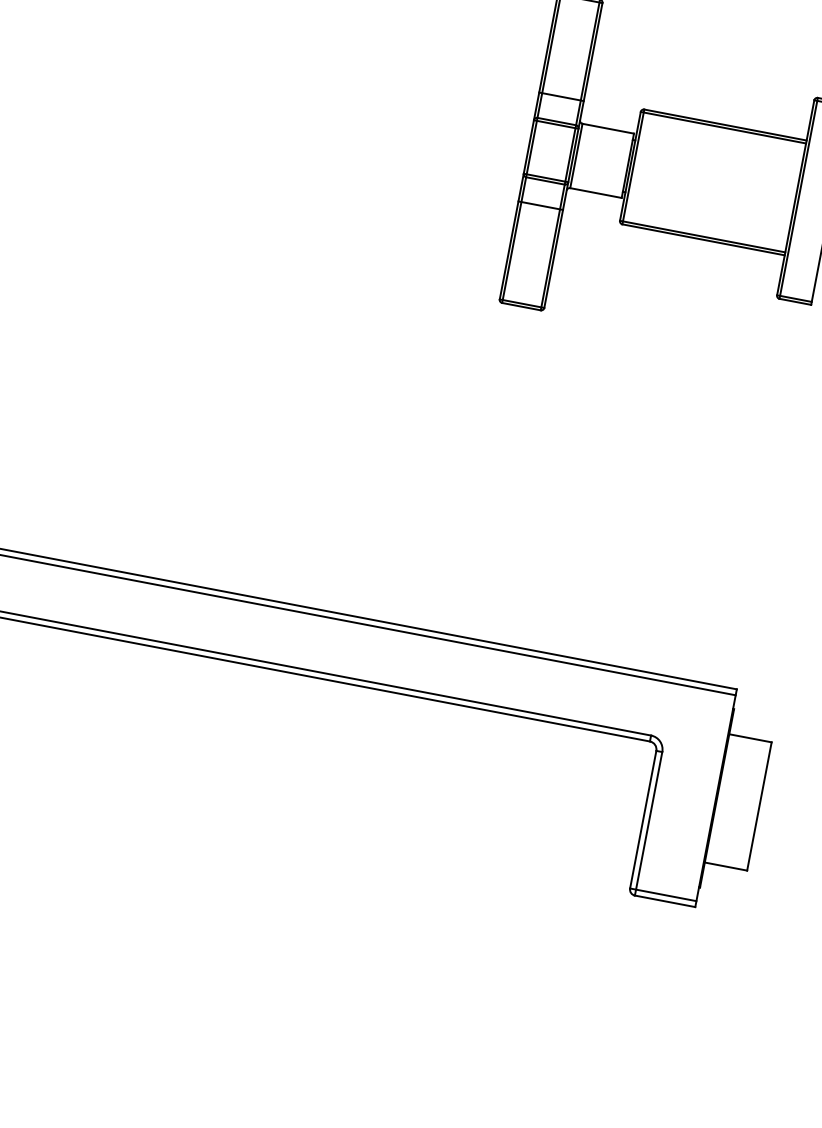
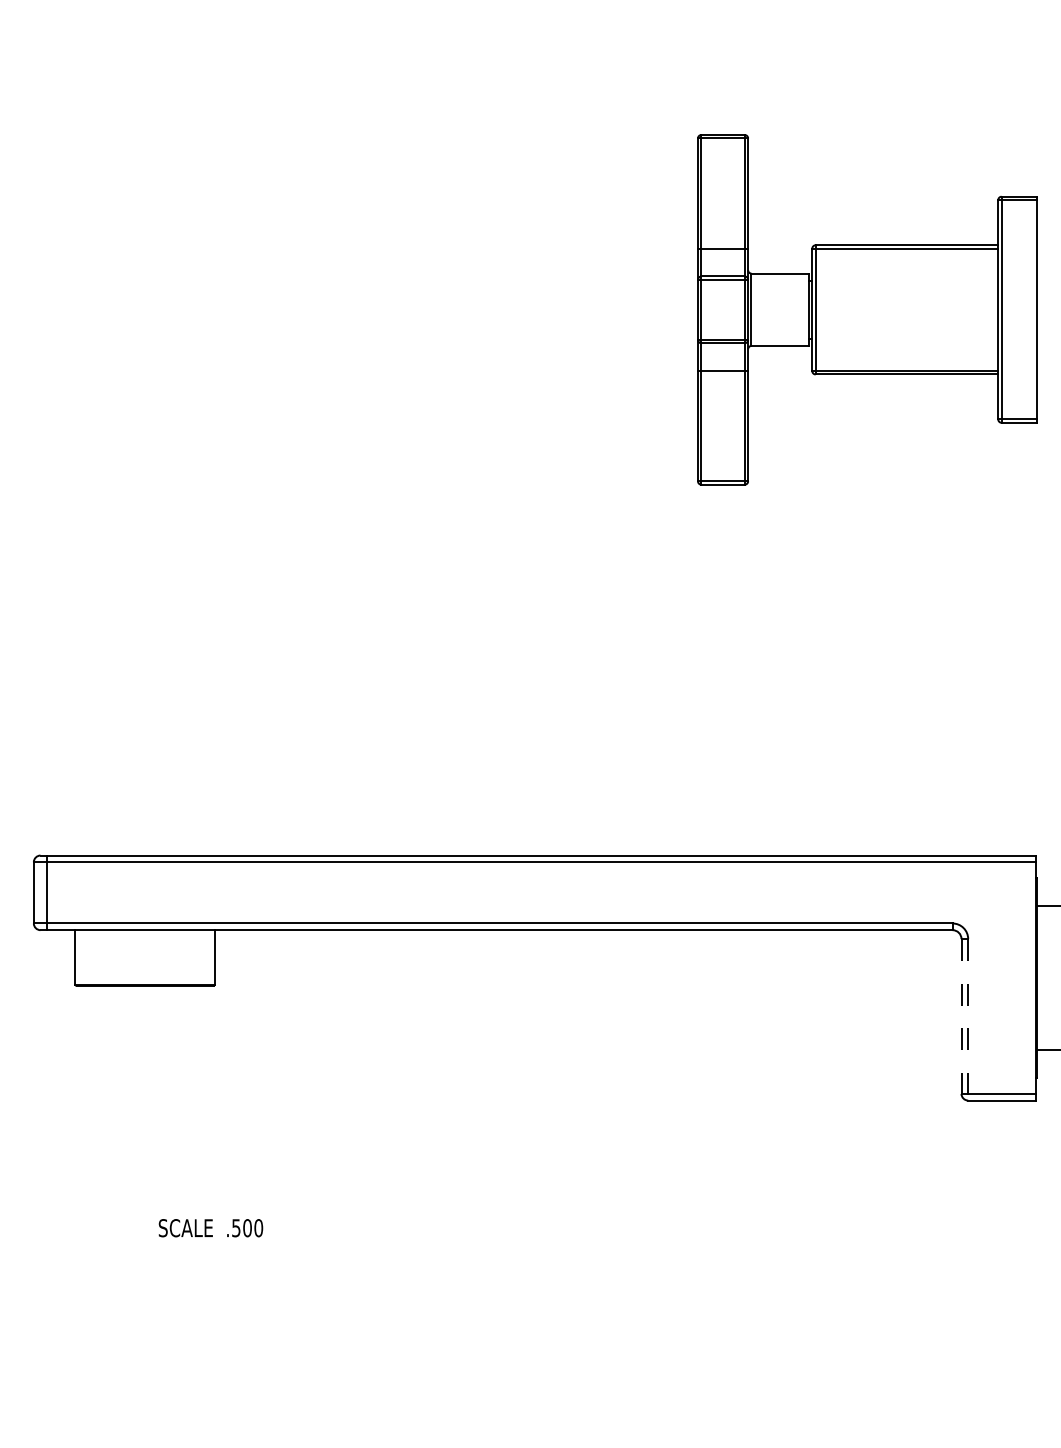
line: (643, 819) -> (961, 1016), solid -> dashed
line: (648, 823) -> (968, 1019), solid -> dashed

